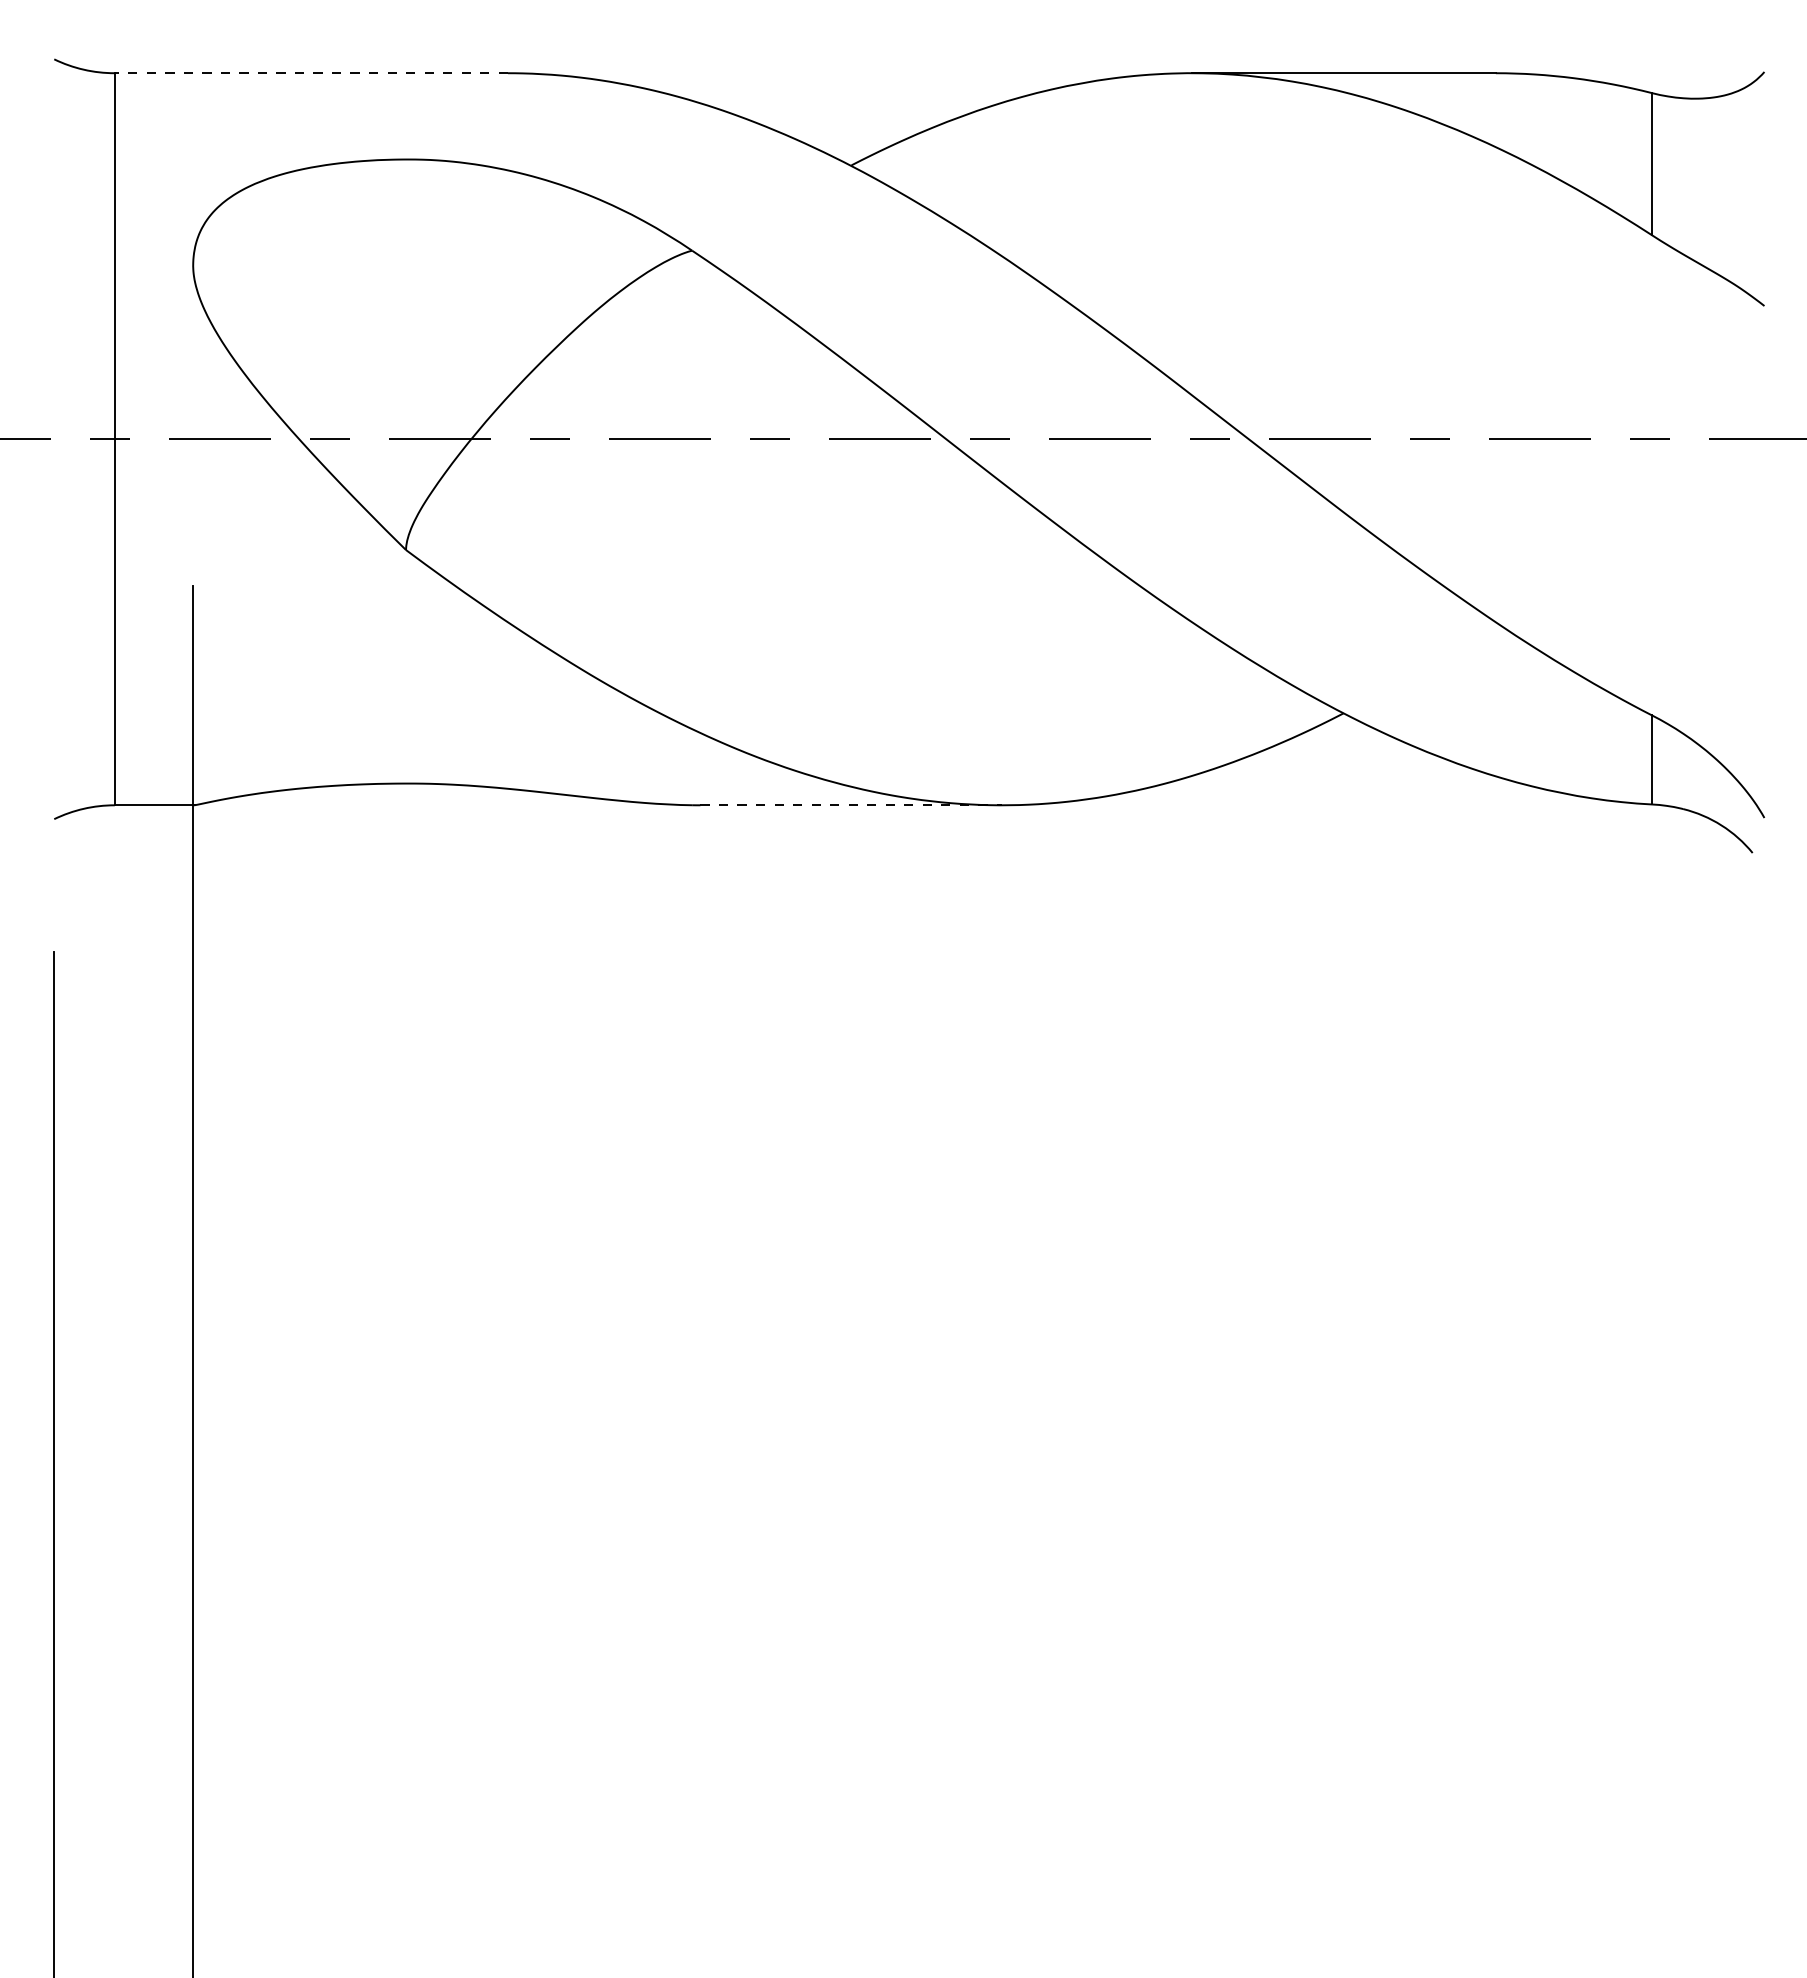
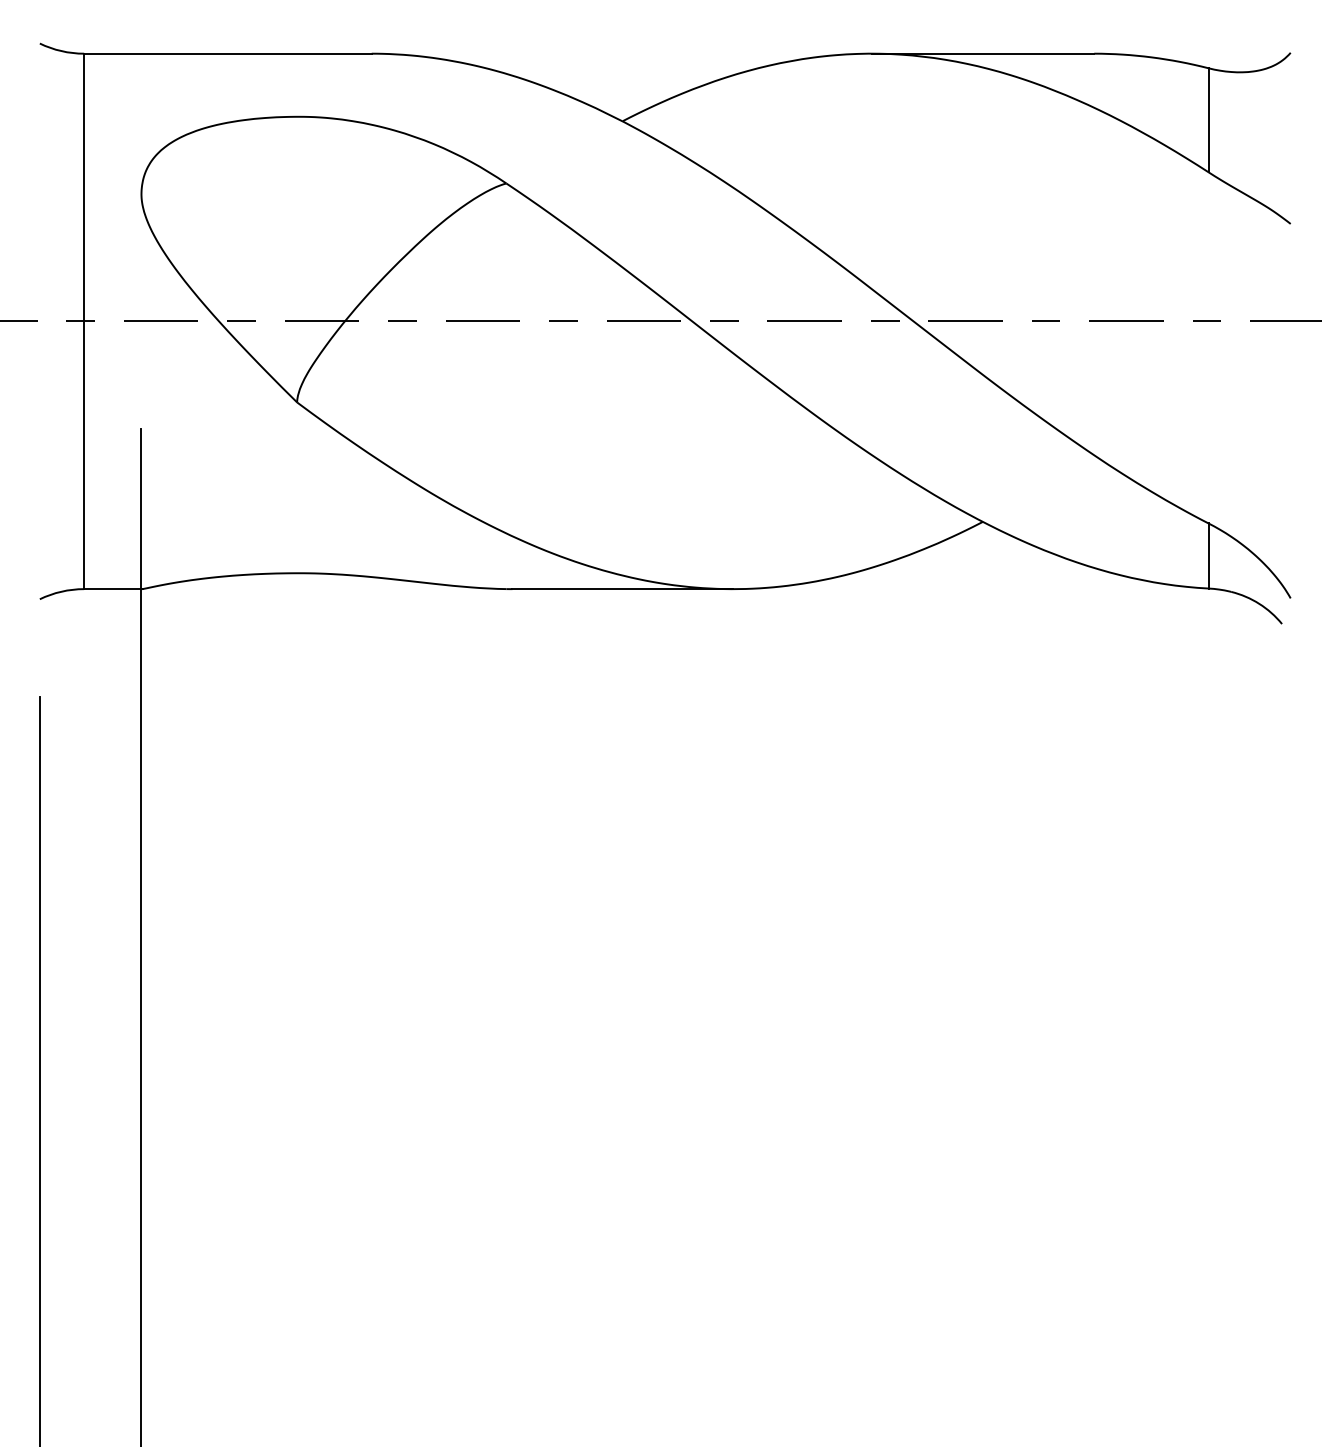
line: (311, 73) -> (228, 53), dashed -> solid
line: (851, 805) -> (622, 589), dashed -> solid

